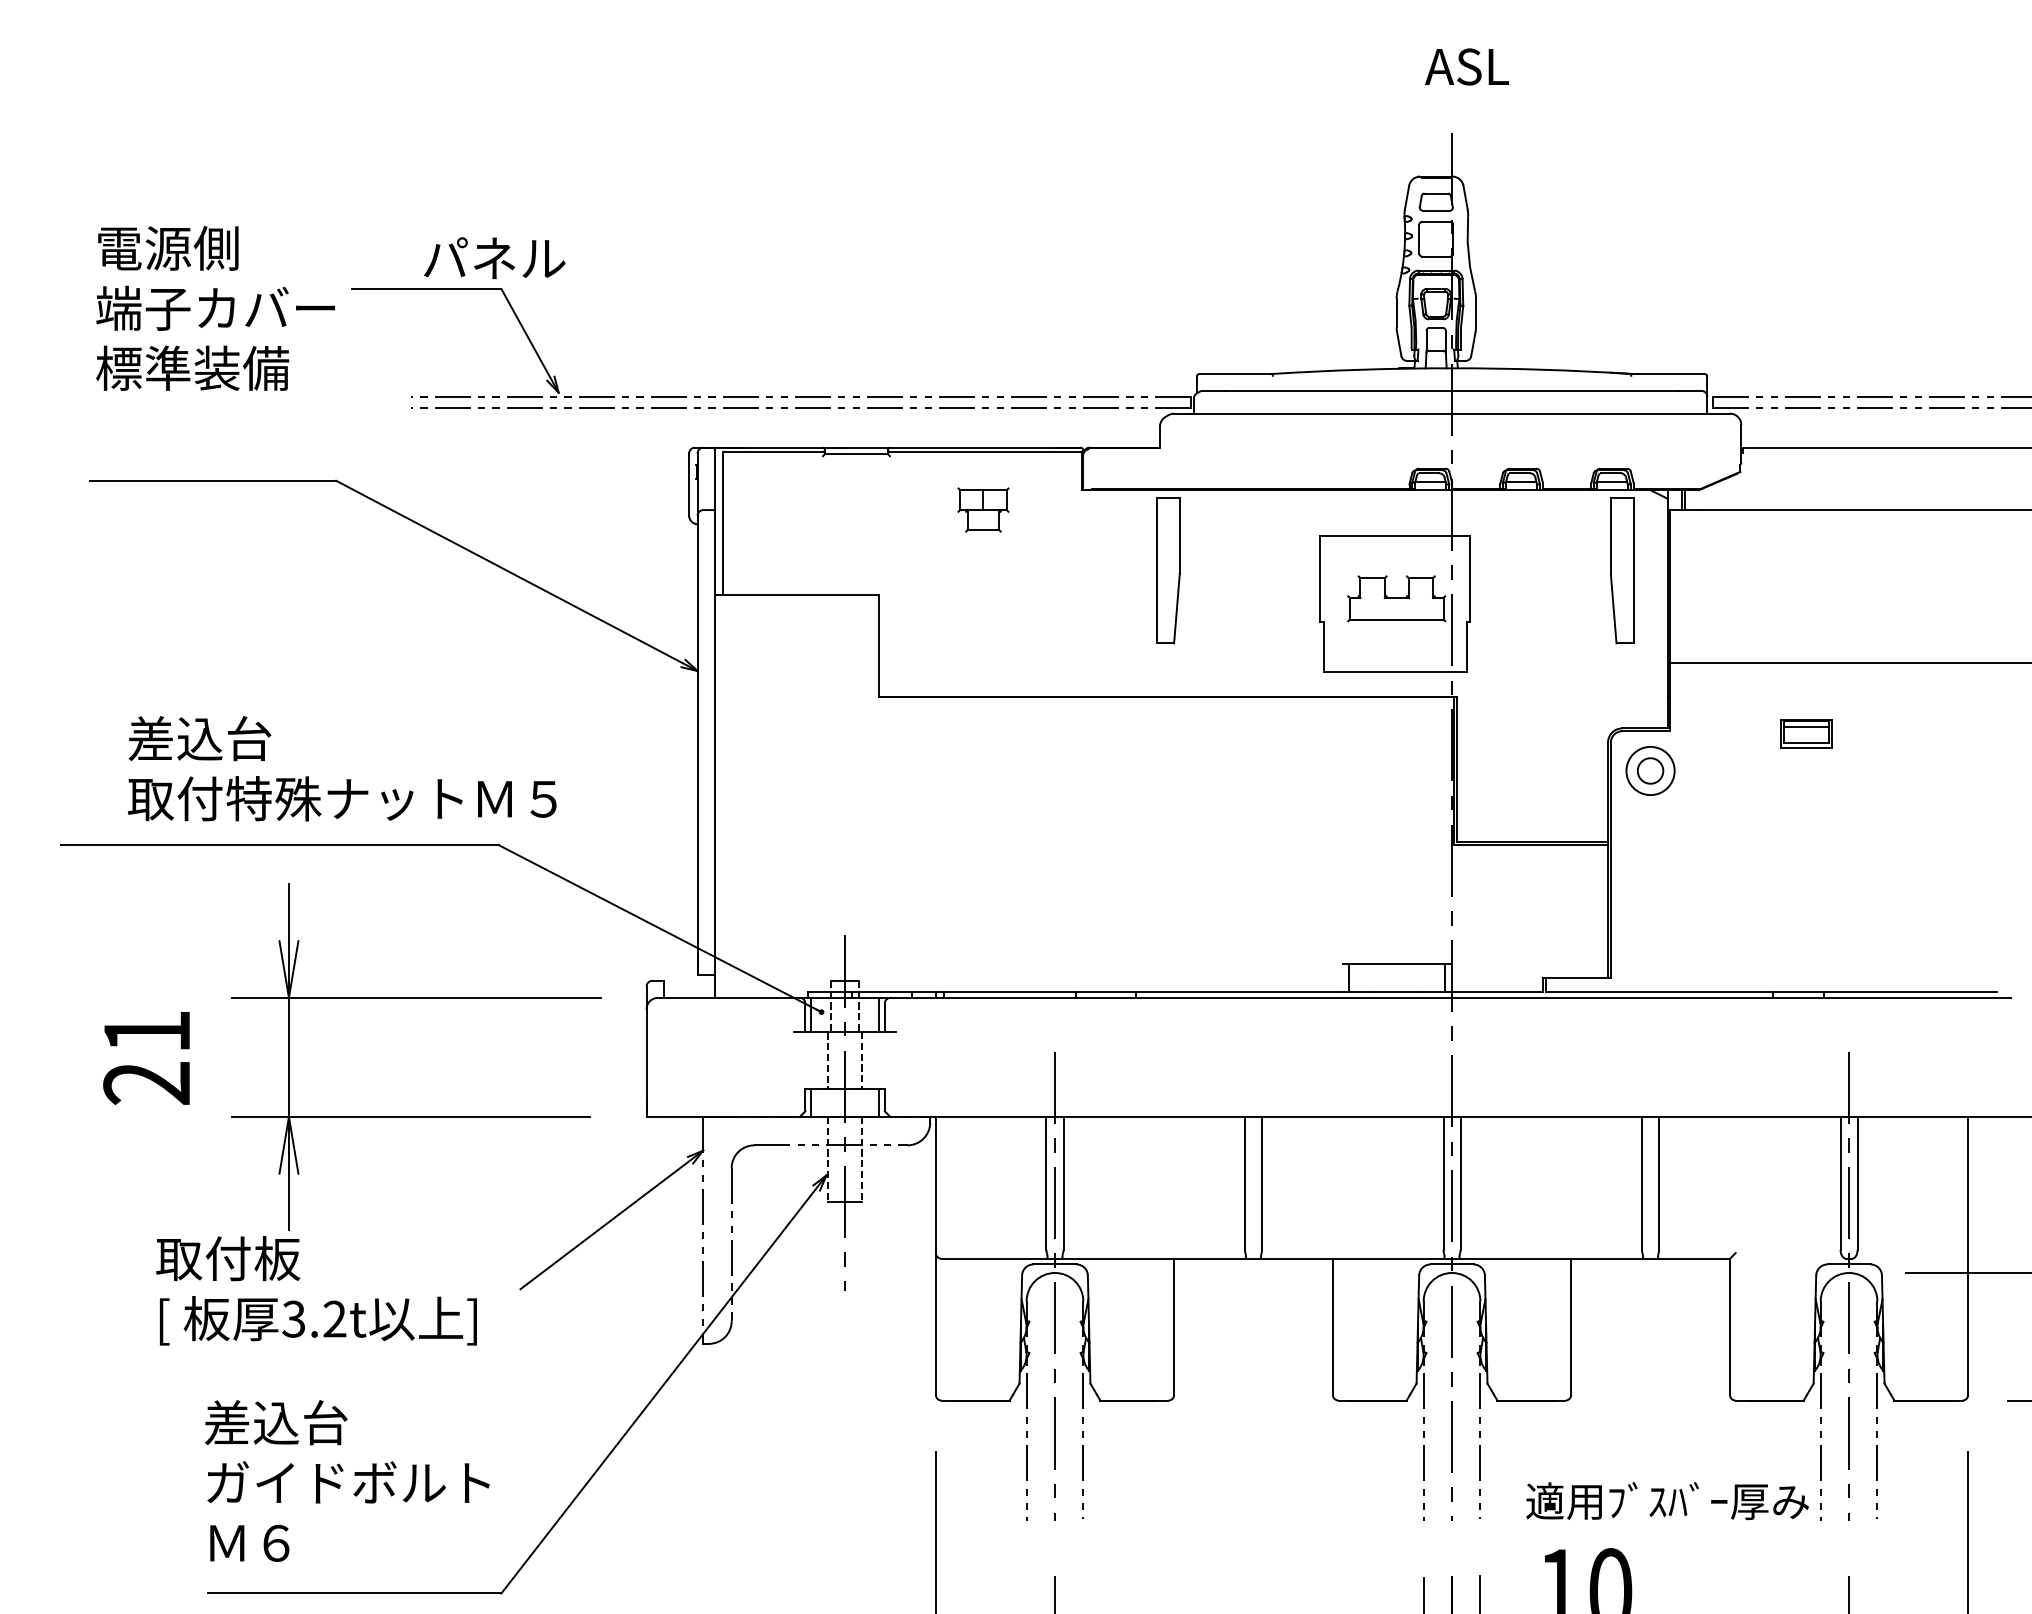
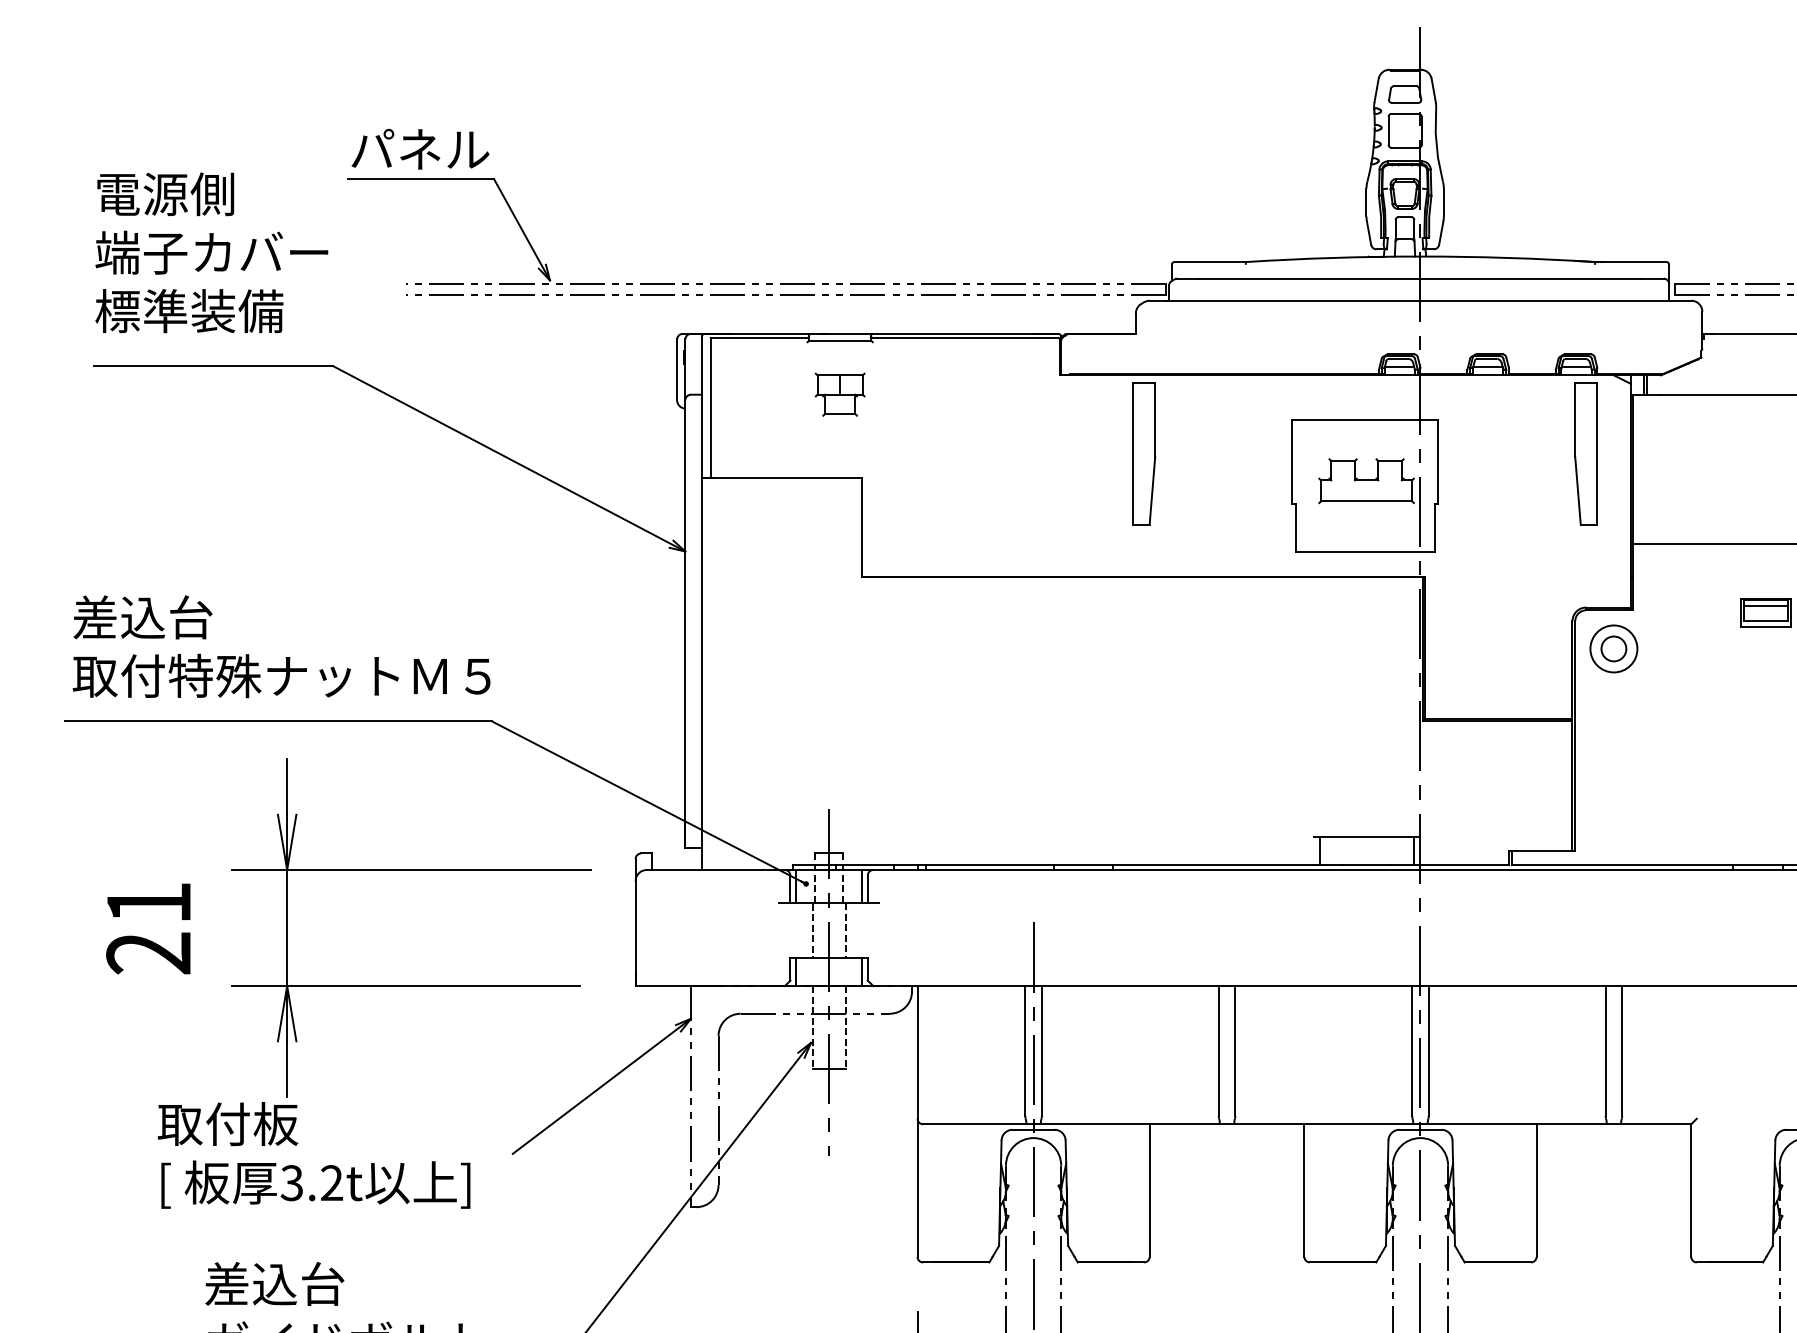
text: (494, 257) -> (420, 148), moved
text: (215, 308) -> (211, 252), moved
part: (983, 509) -> (840, 394), moved
text: (342, 768) -> (281, 646), moved

